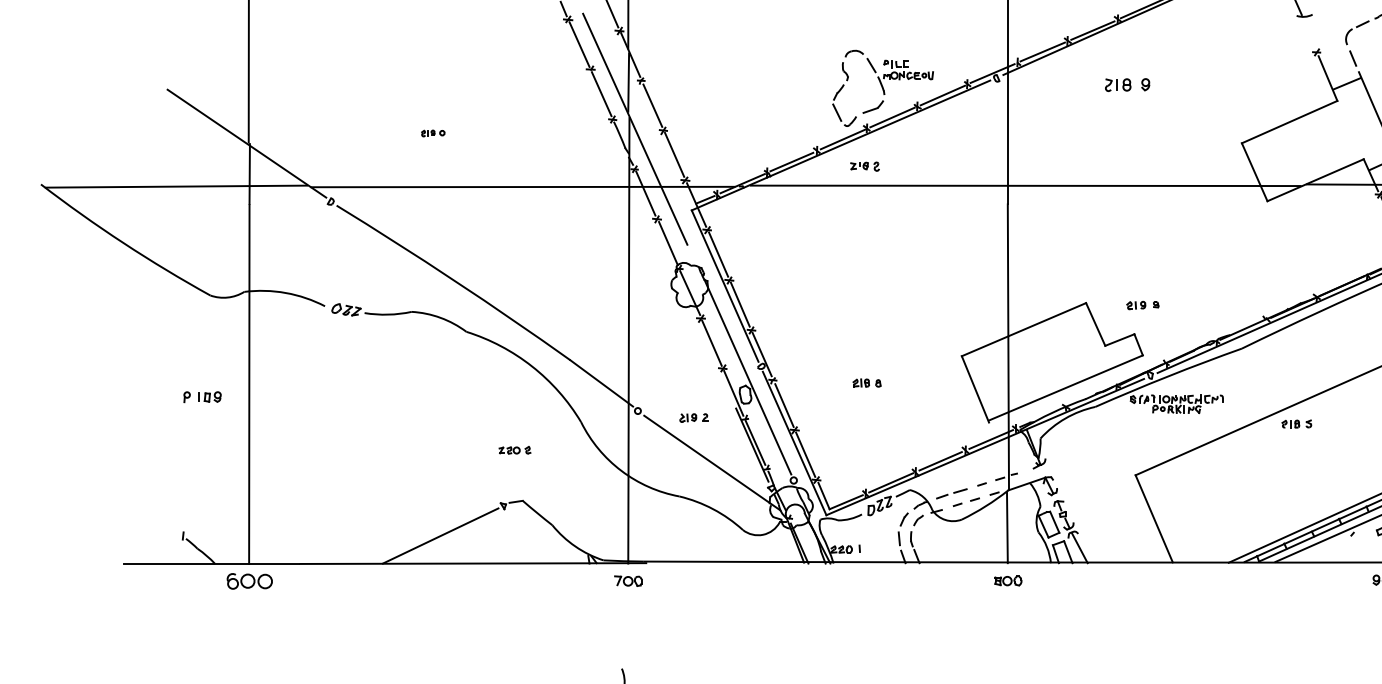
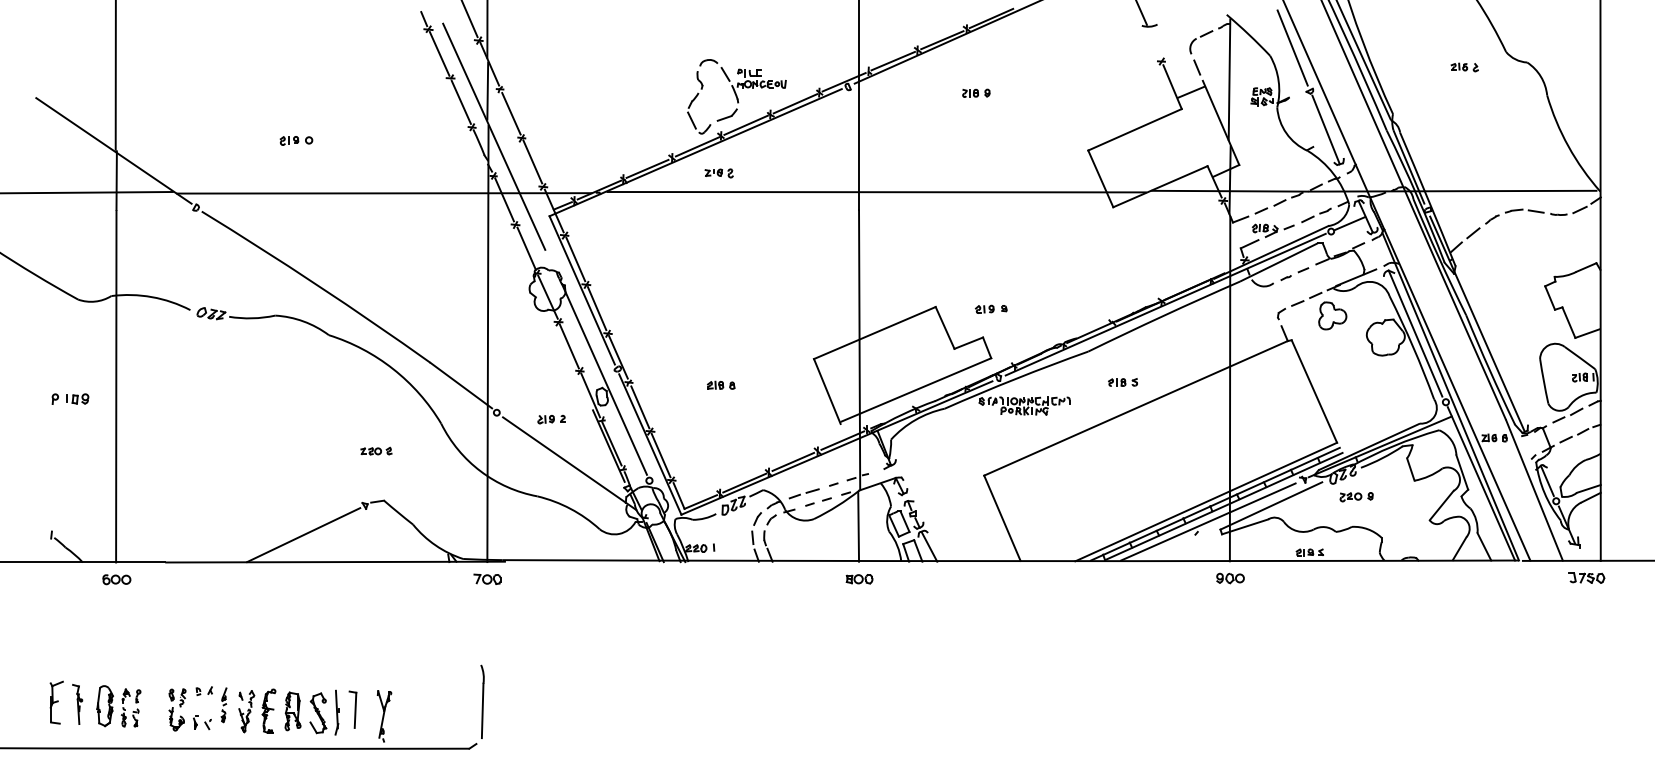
part: (1127, 84) -> (976, 92), size x0.62
part: (433, 133) -> (296, 140), size x1.43
part: (1296, 424) -> (1122, 382), moved
part: (249, 581) -> (116, 579), size x0.62

